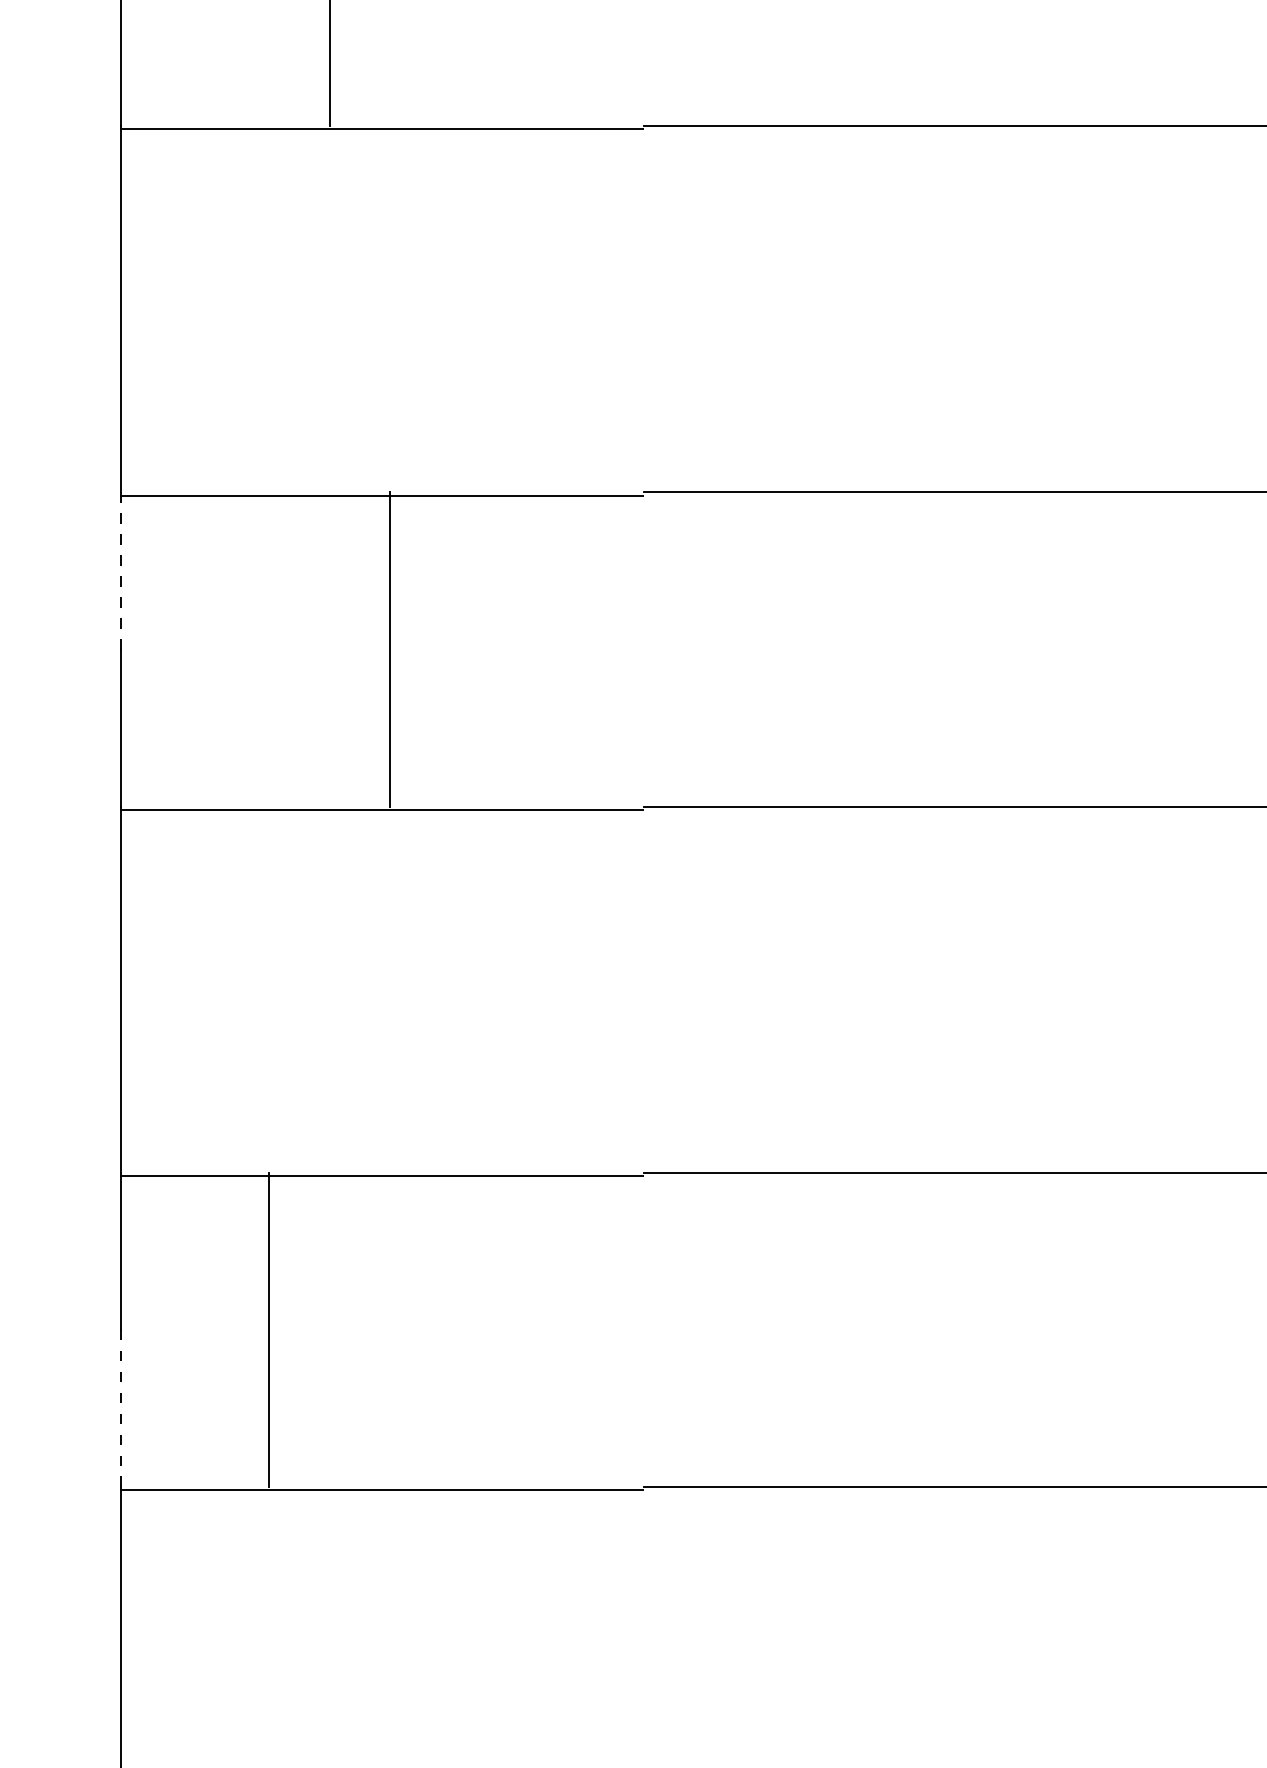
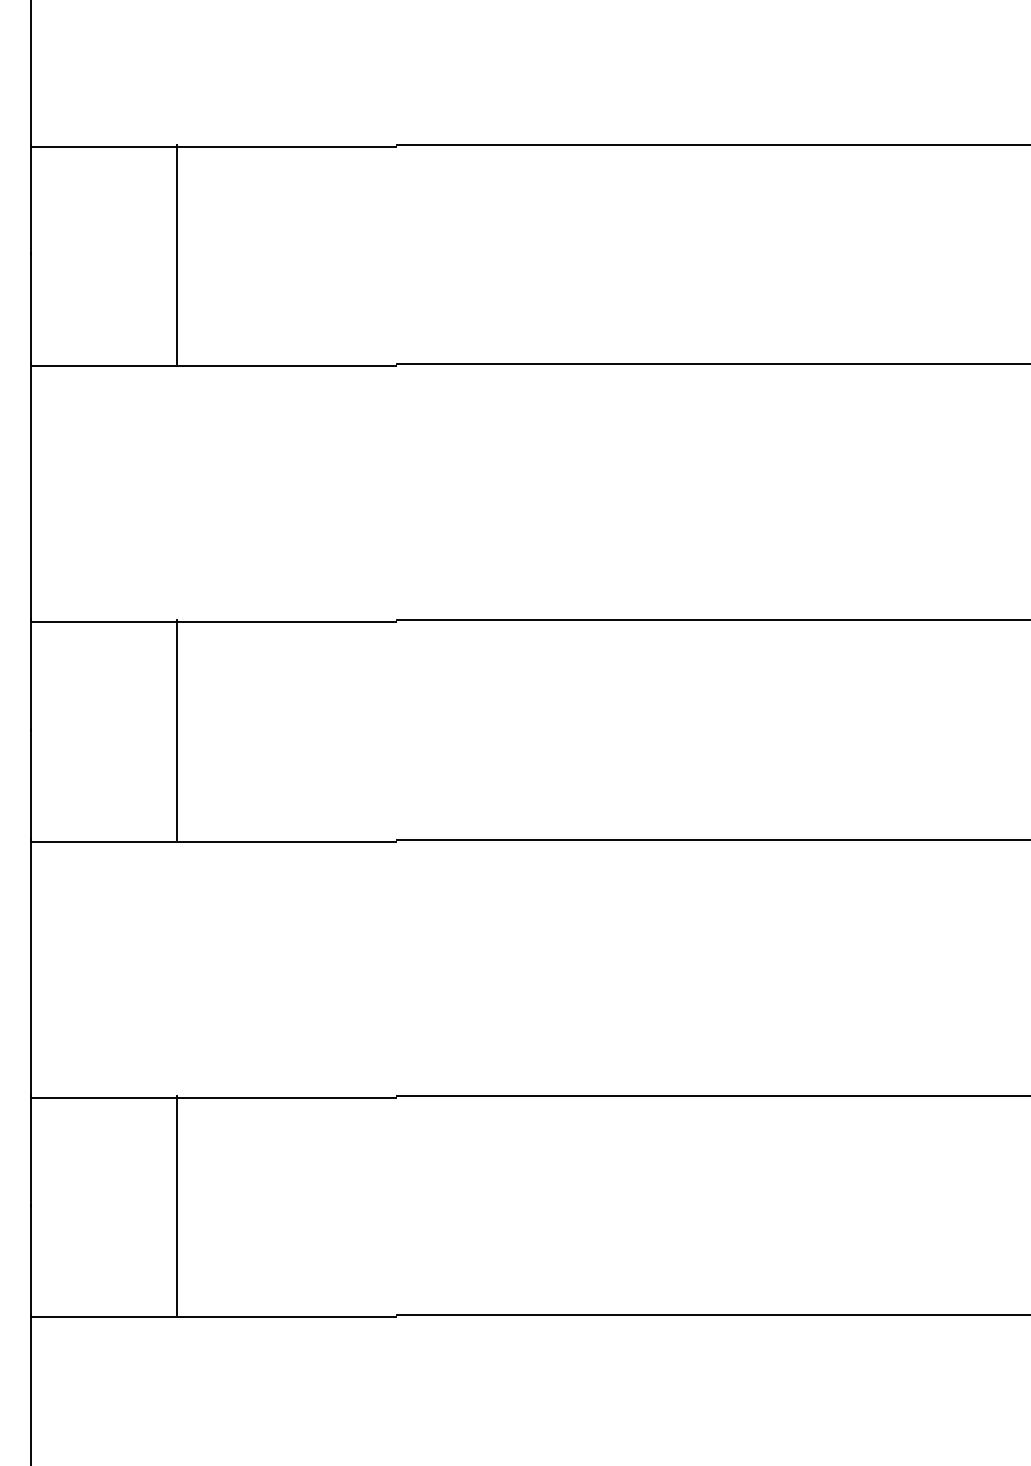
line: (121, 571) -> (31, 675), dashed -> solid
line: (390, 648) -> (177, 729), moved
line: (268, 1329) -> (177, 1205), moved
line: (121, 1408) -> (31, 1260), dashed -> solid

